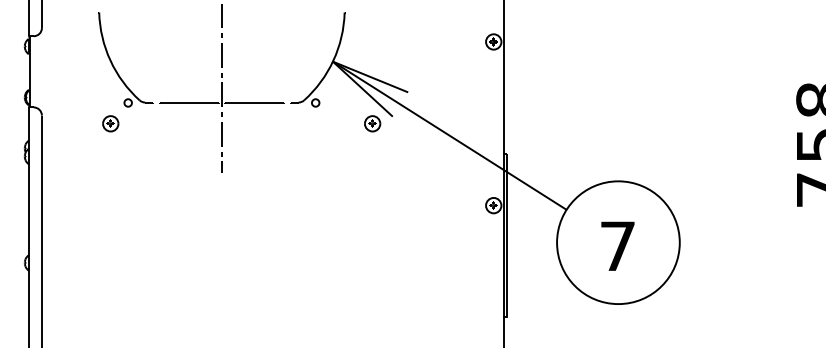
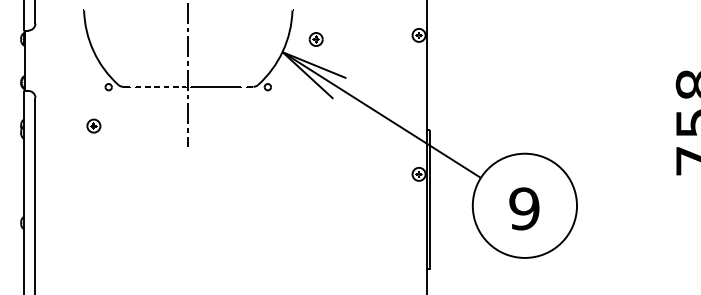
line: (189, 102) -> (160, 86), solid -> dashed
part: (110, 123) -> (93, 125), moved
part: (372, 123) -> (316, 39), moved
text: (617, 246) -> (524, 209), 7 -> 9

